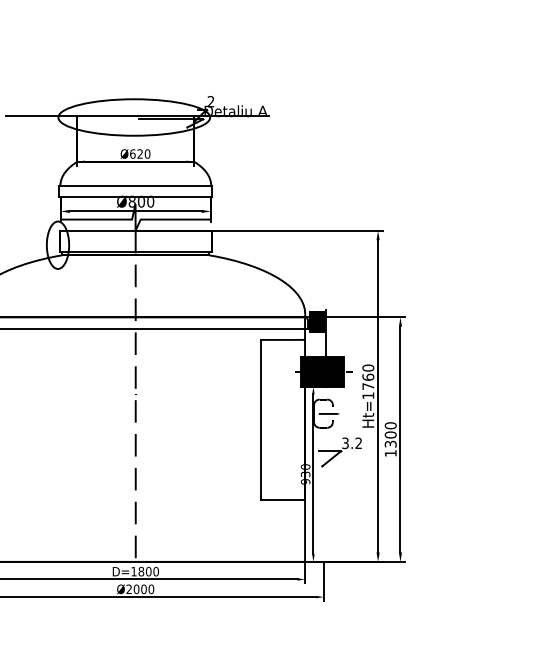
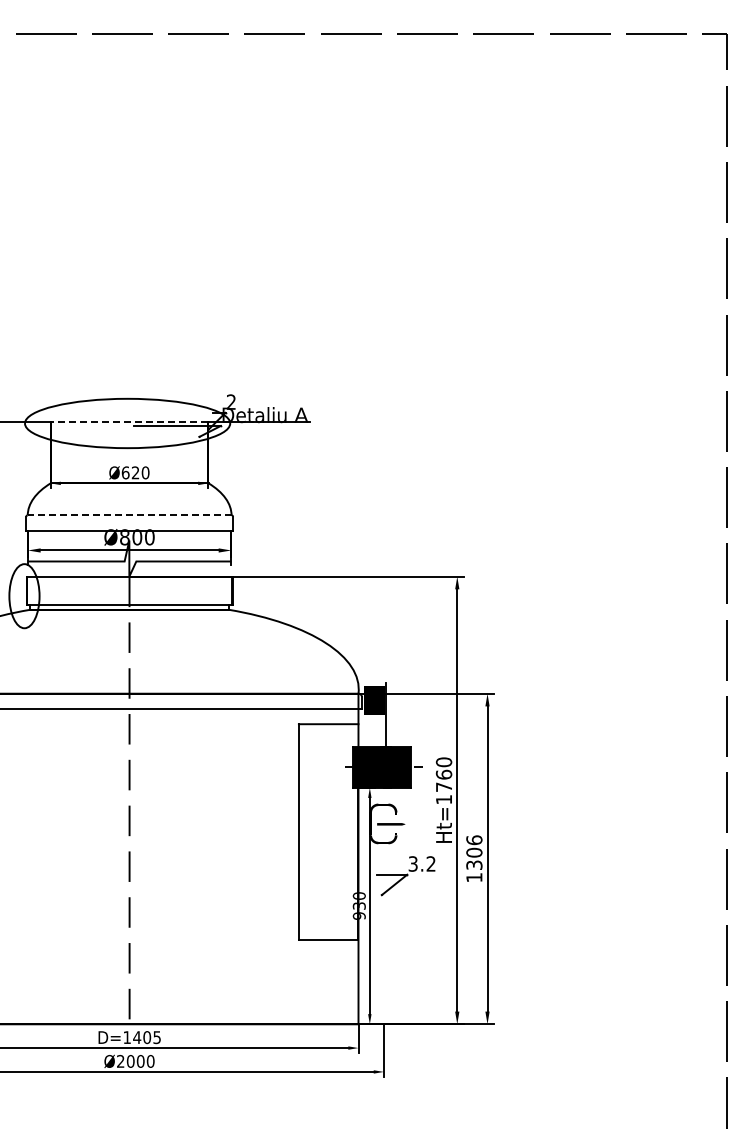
line: (135, 116) -> (129, 421), solid -> dashed
line: (135, 185) -> (129, 515), solid -> dashed
text: (390, 425) -> (474, 840), 1300 -> 1306
text: (148, 571) -> (147, 1037), D=1800 -> D=1405

